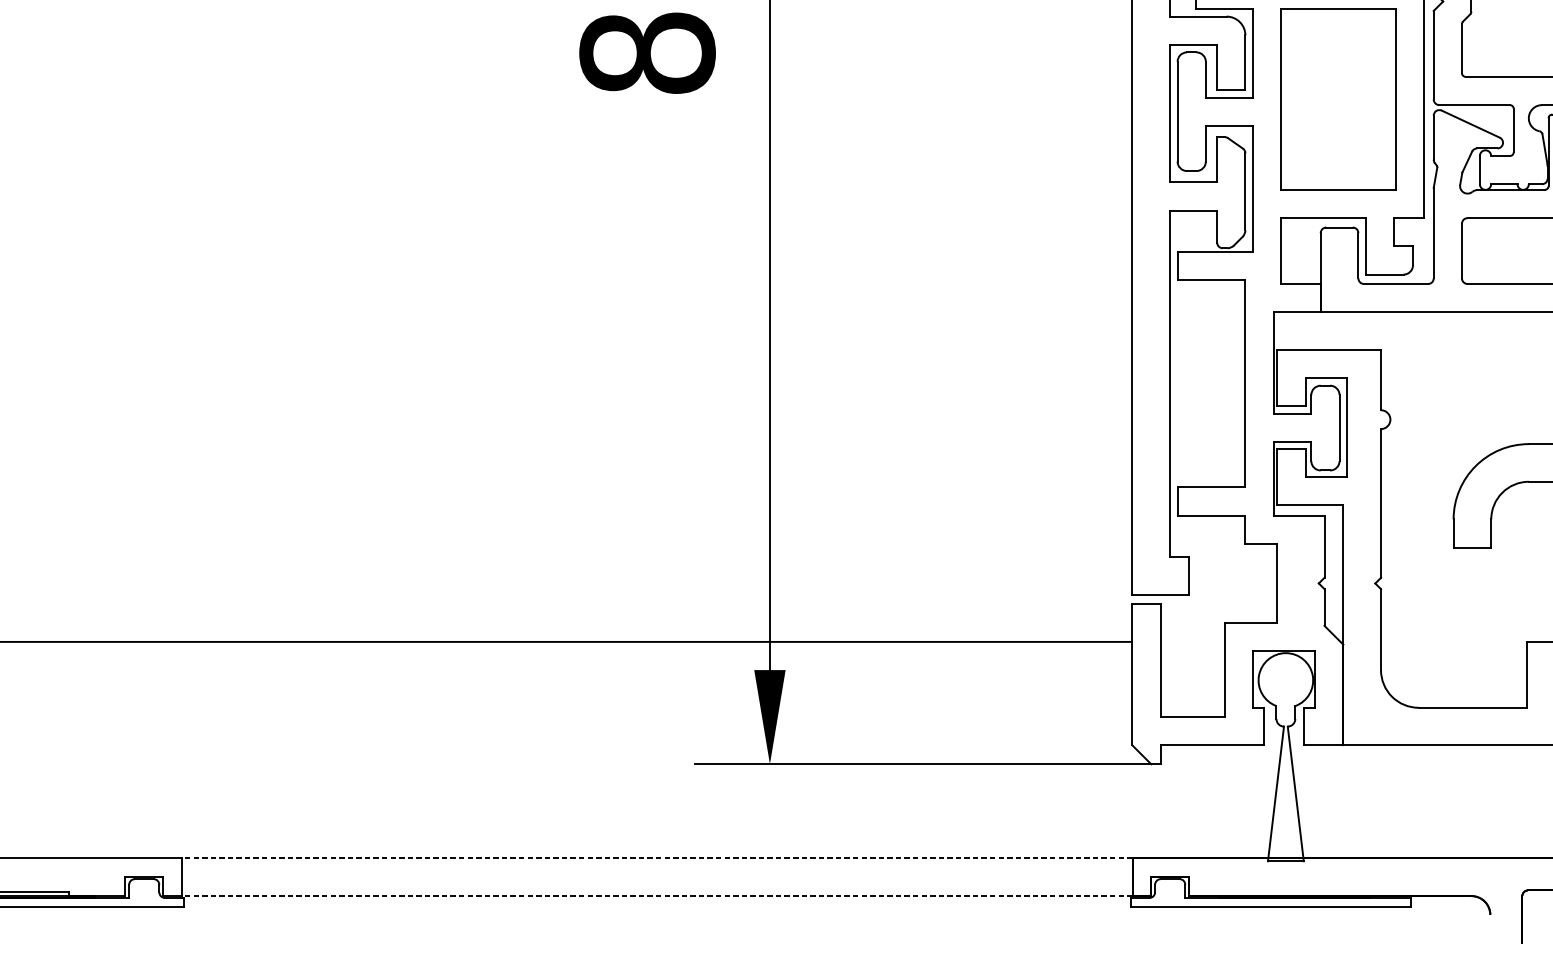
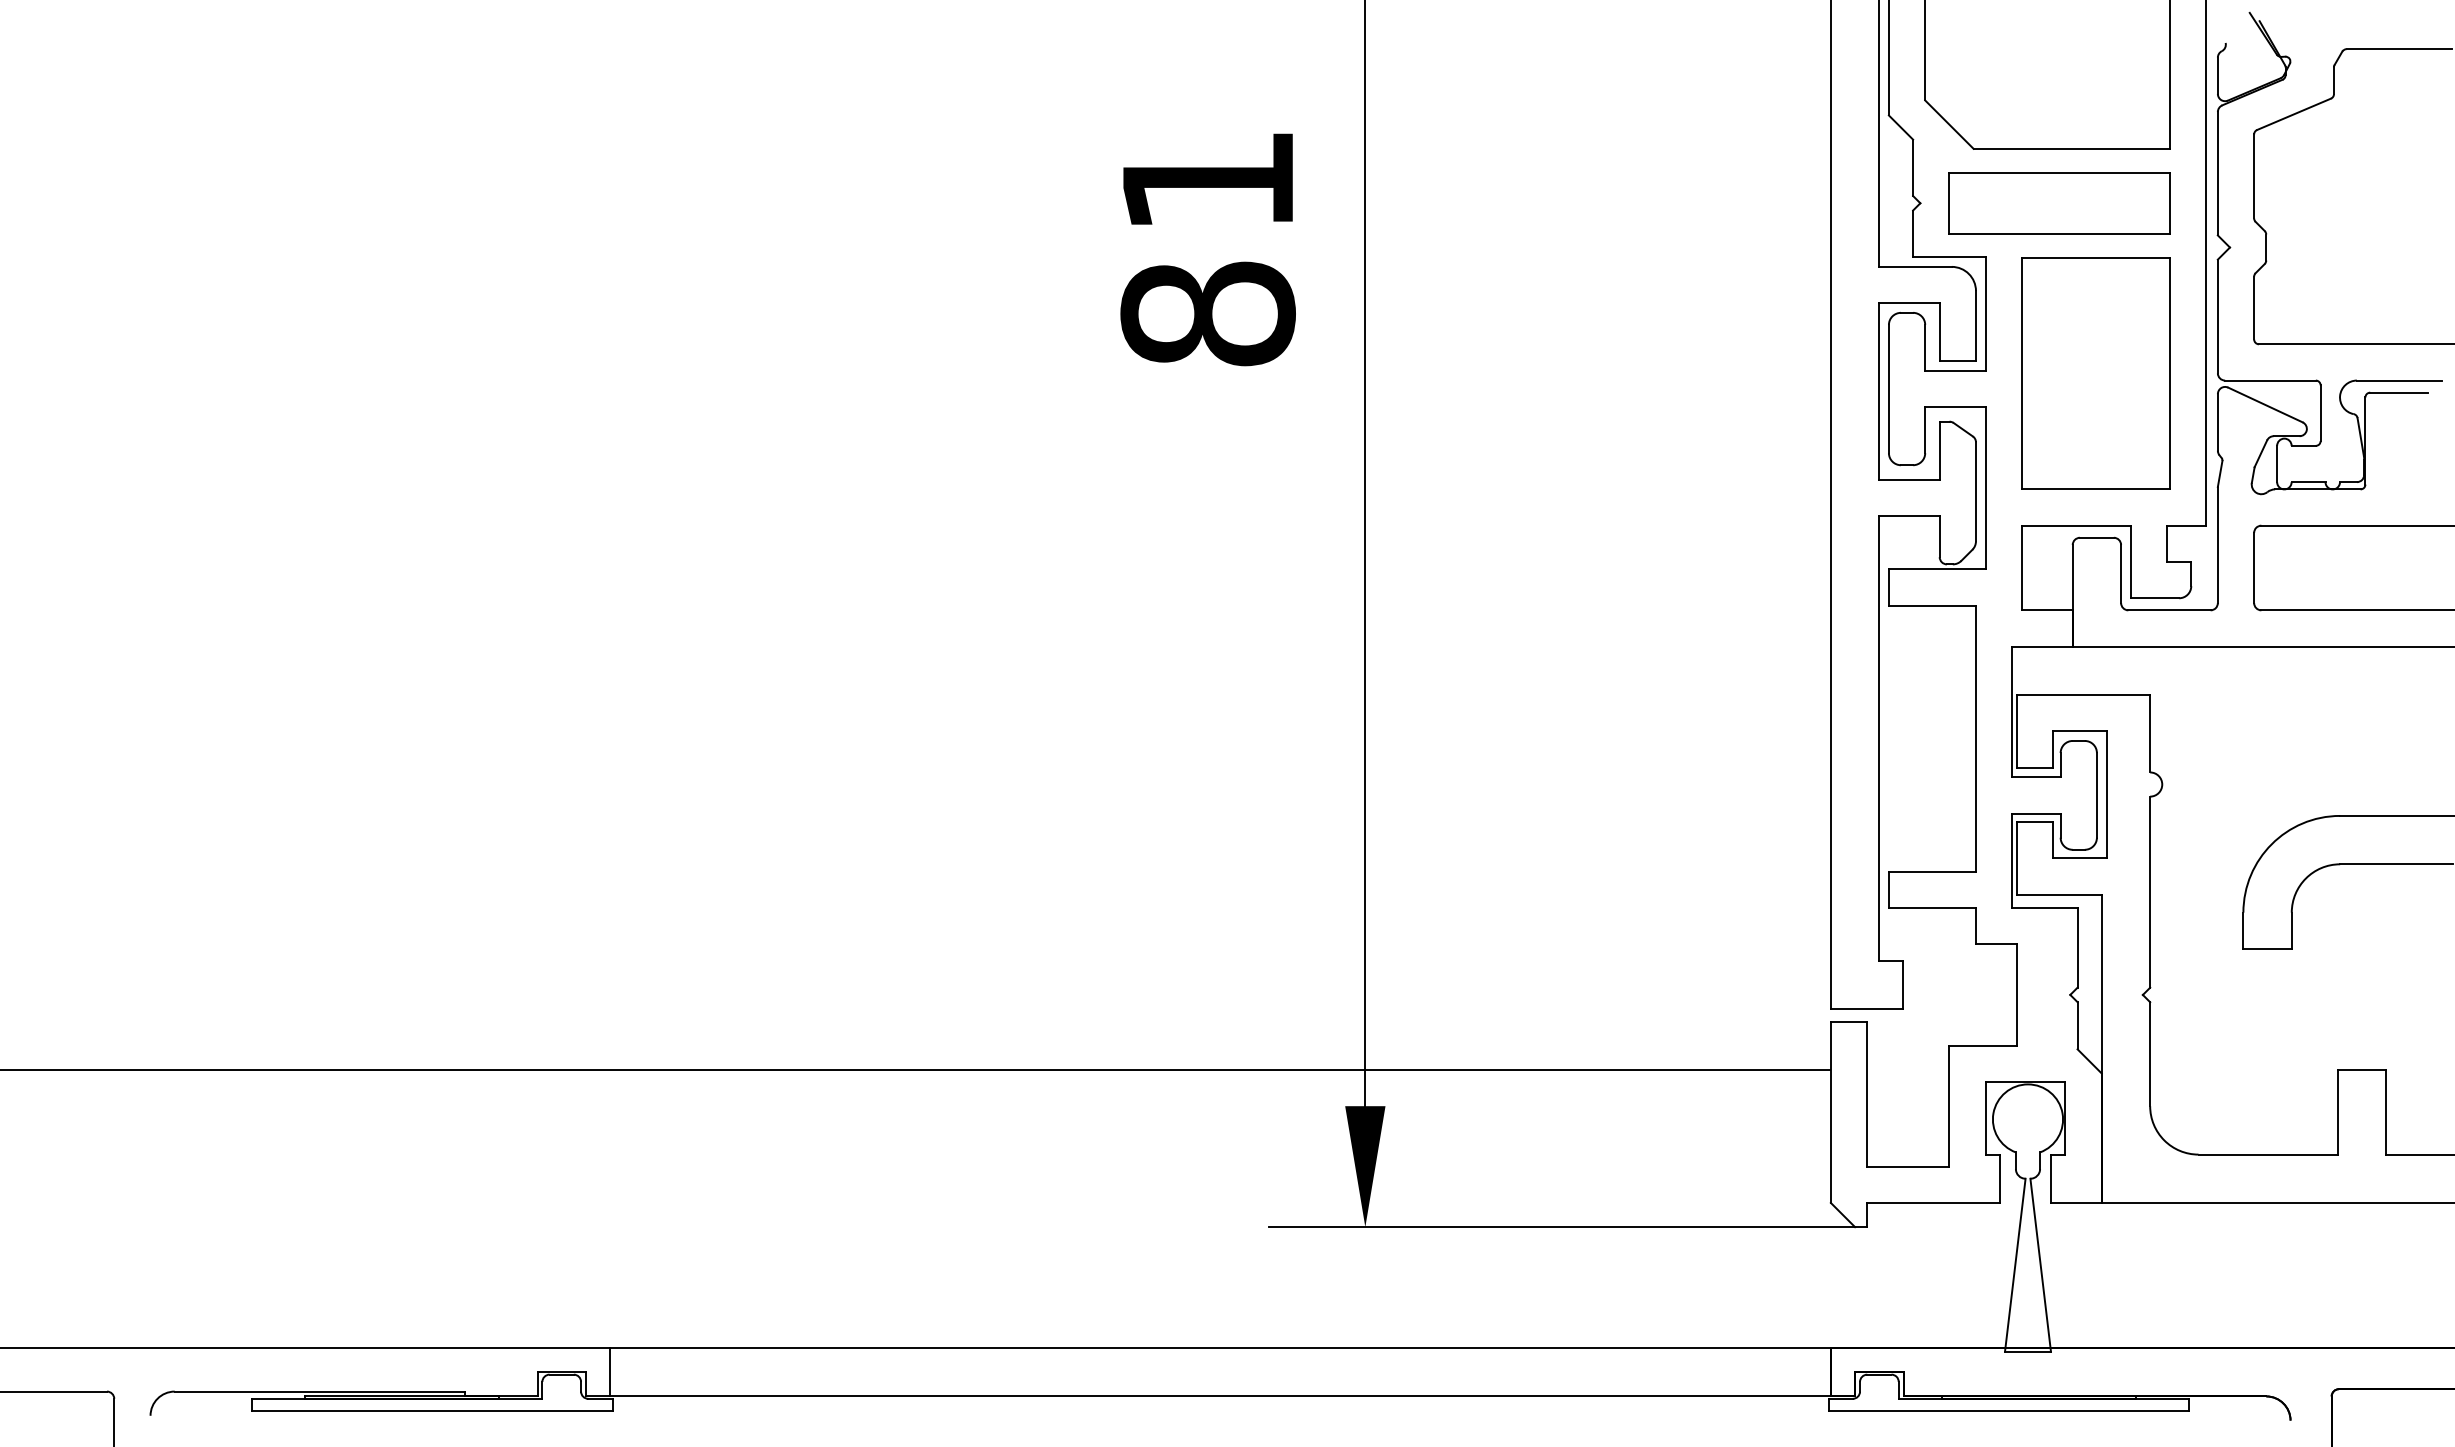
line: (657, 858) -> (1220, 1348), dashed -> solid
line: (657, 896) -> (1220, 1396), dashed -> solid

